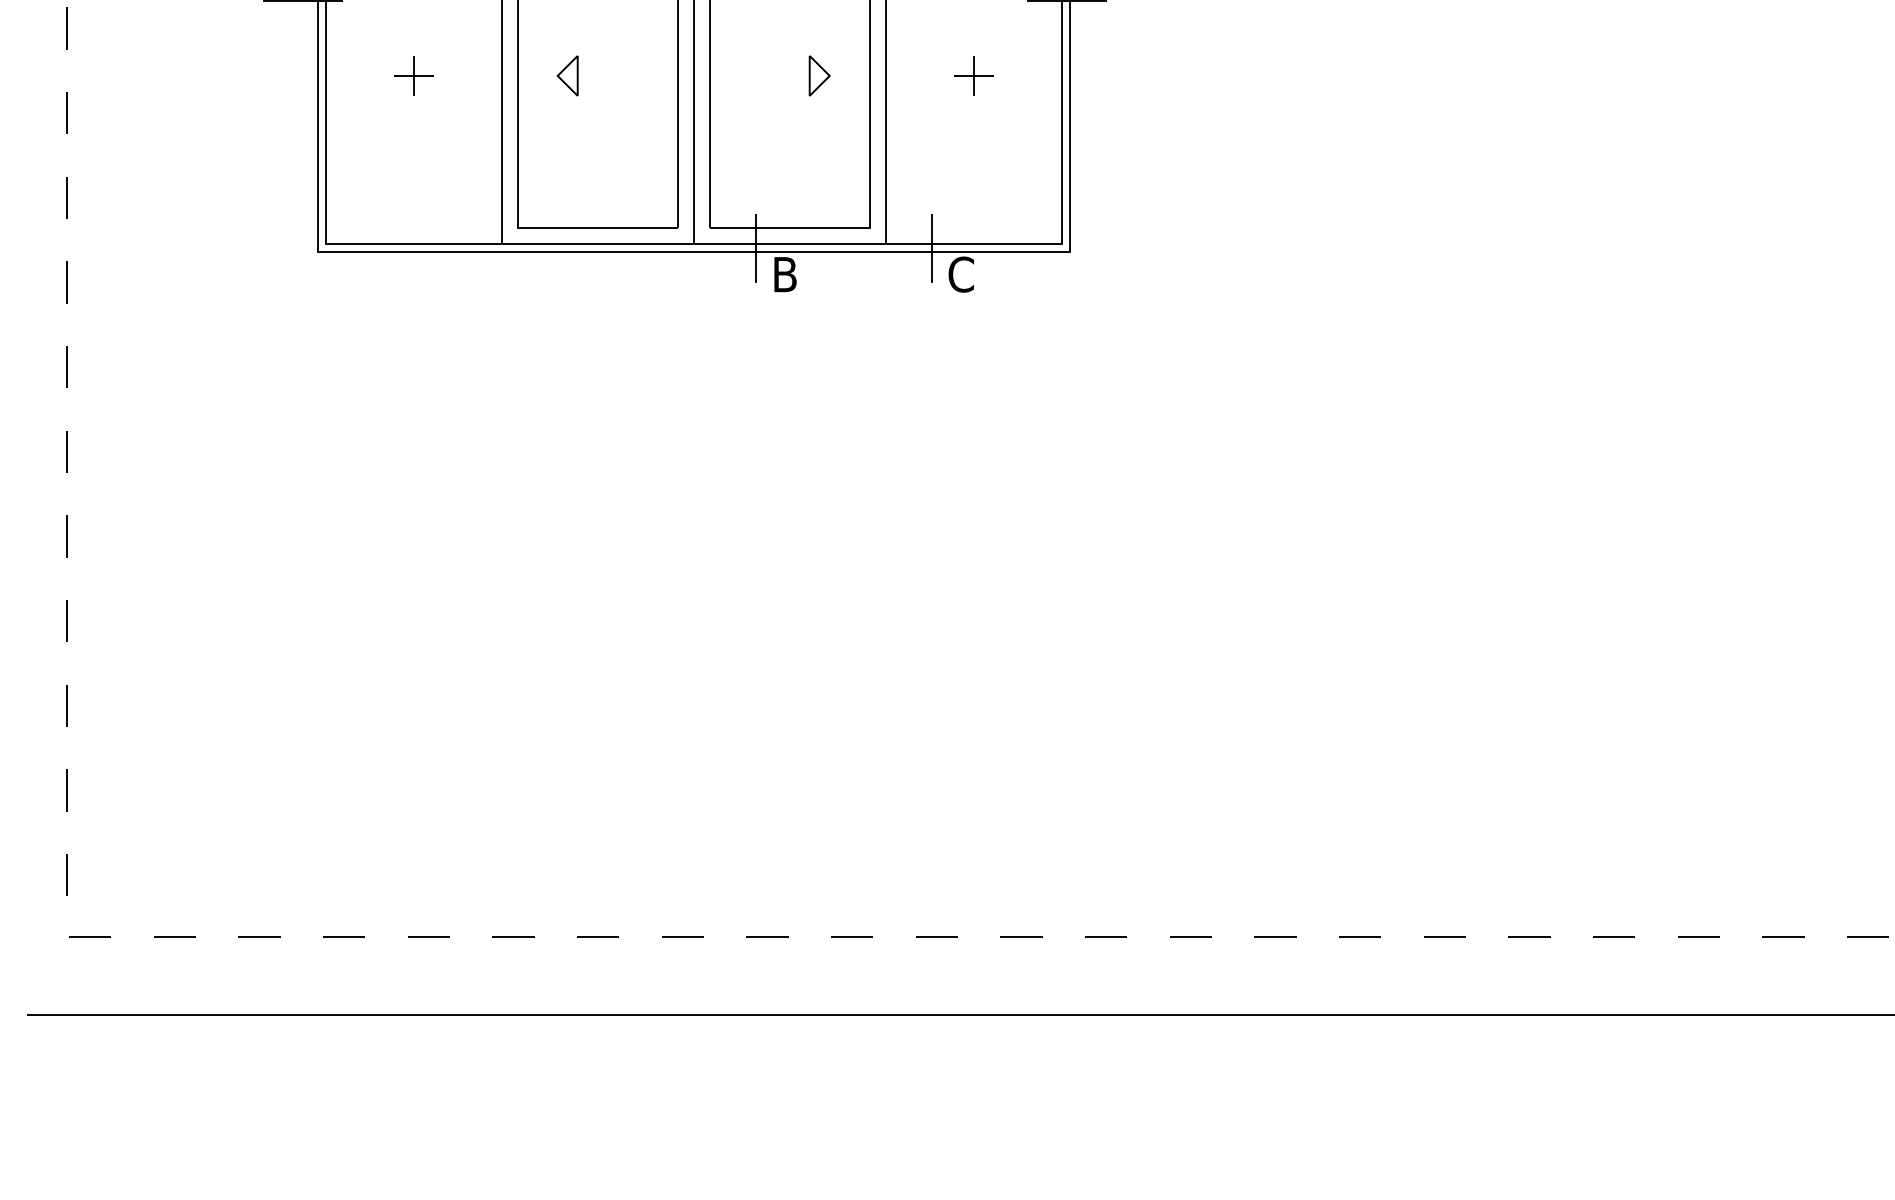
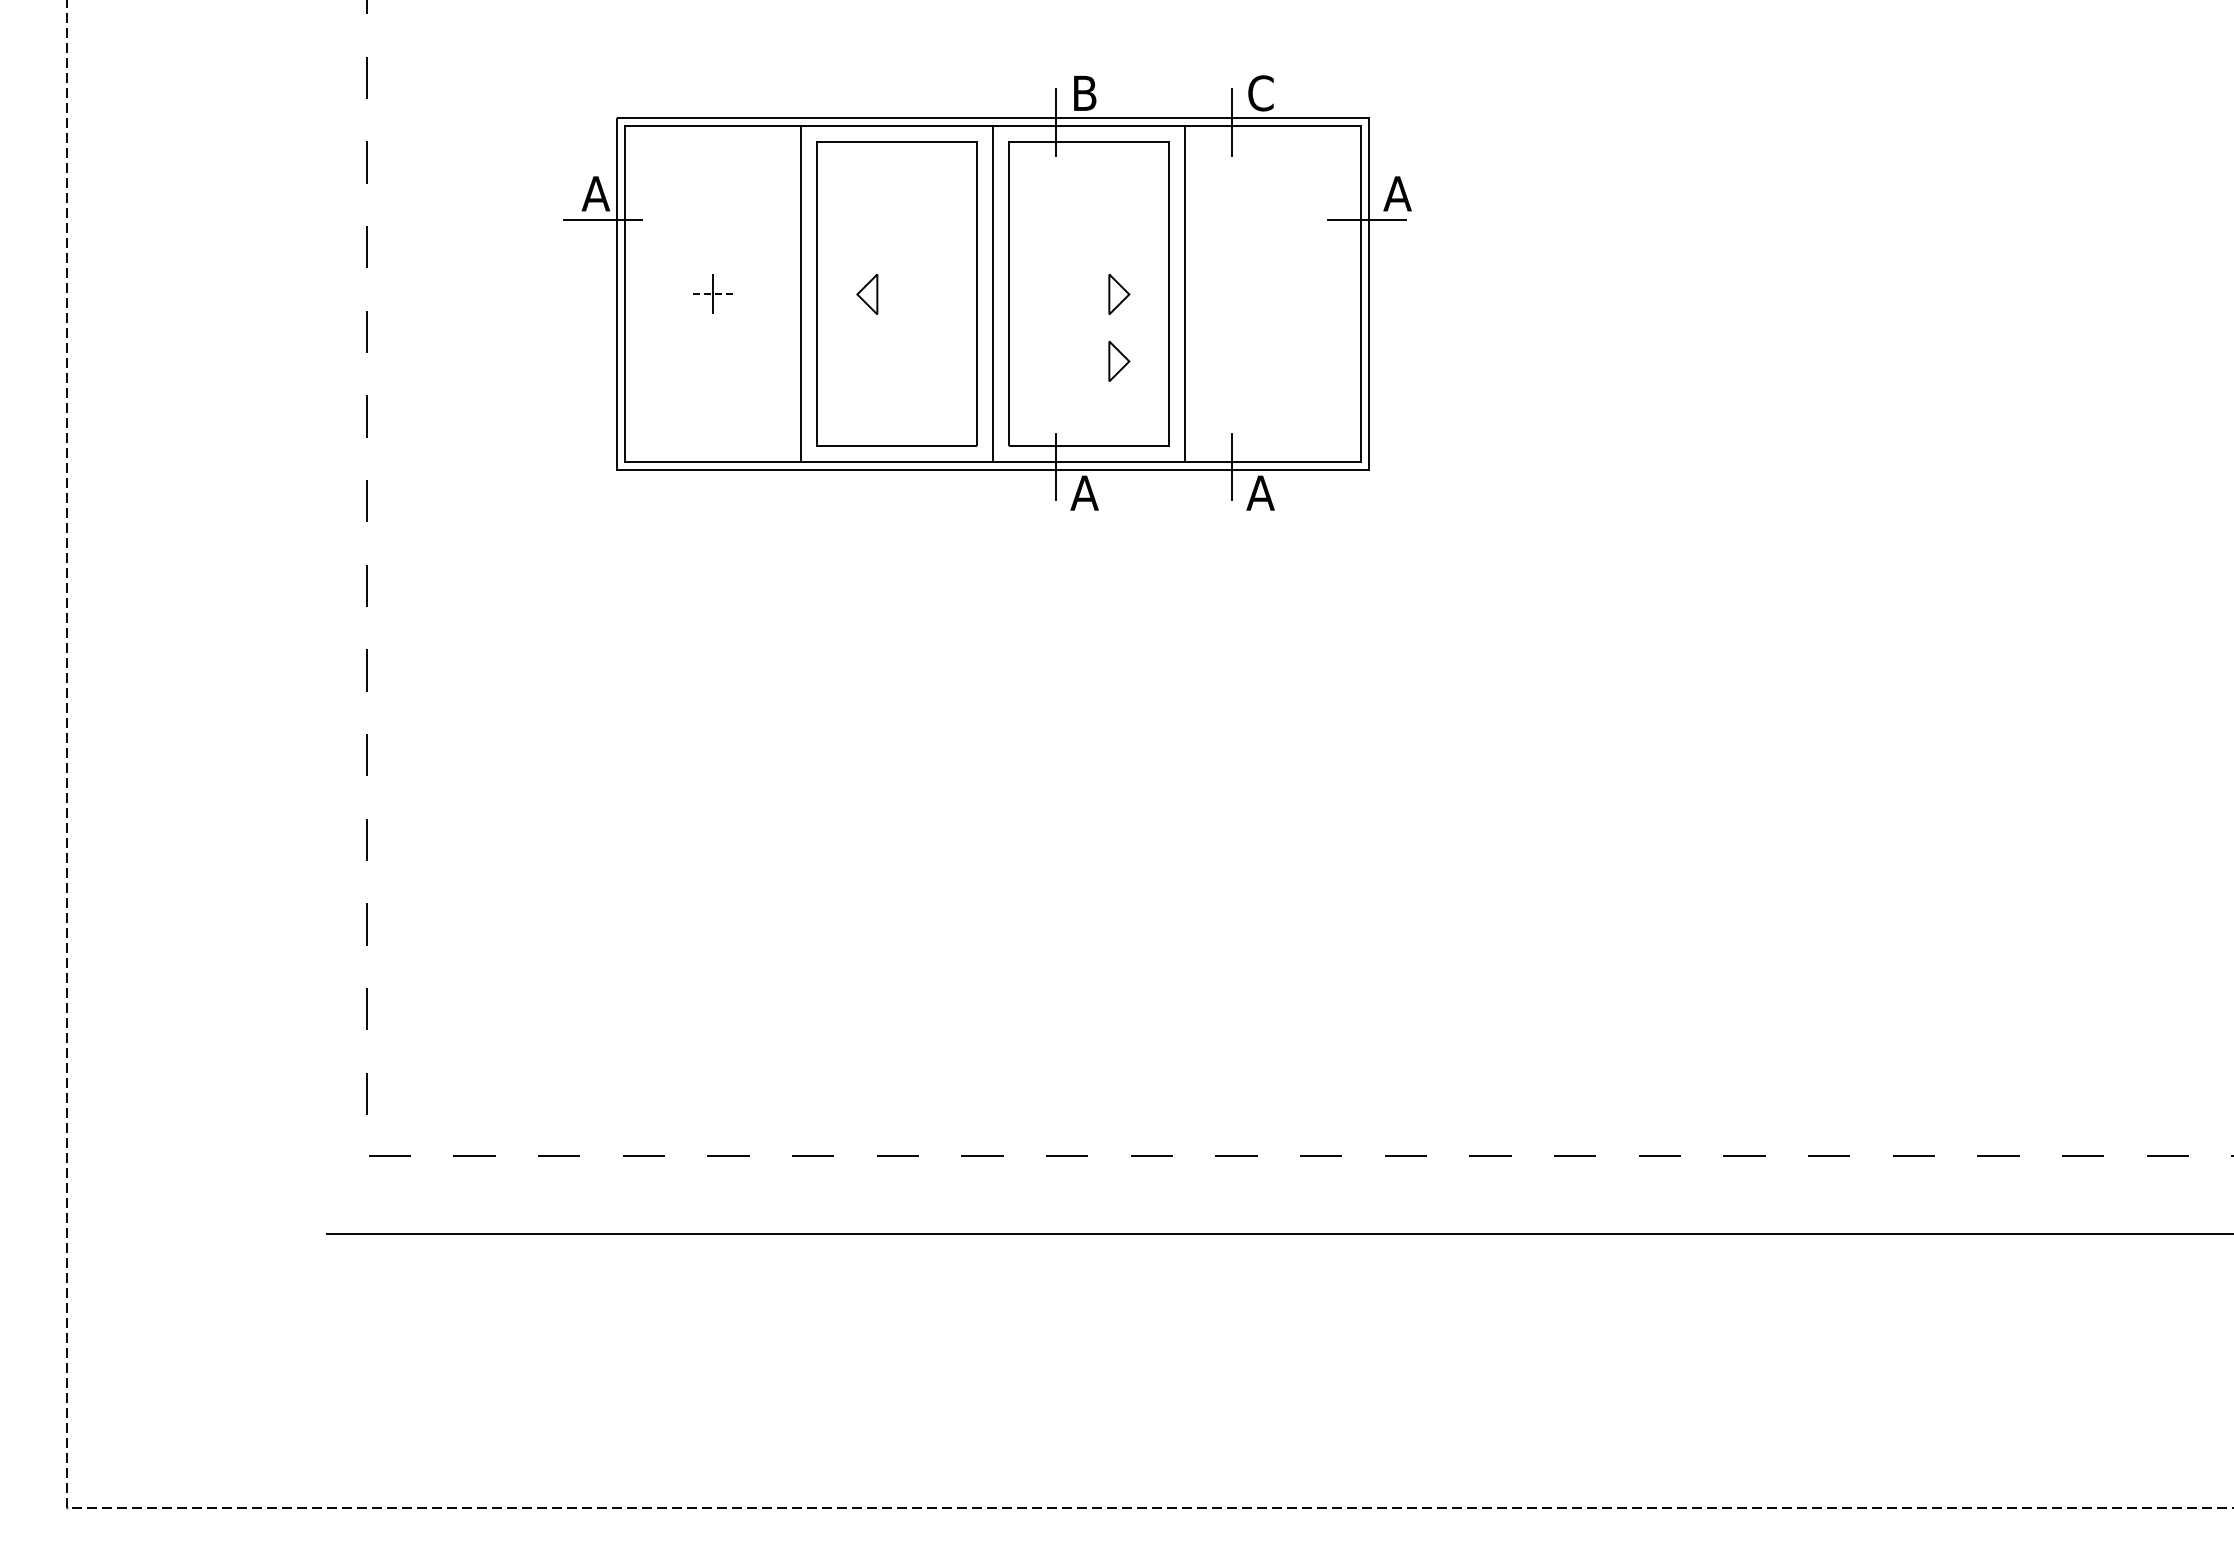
part: (972, 74) -> (1272, 293), removed
line: (413, 75) -> (713, 294), solid -> dashed
part: (819, 142) -> (1119, 361), added
text: (784, 273) -> (1084, 492), B -> A
text: (960, 274) -> (1260, 493), C -> A

